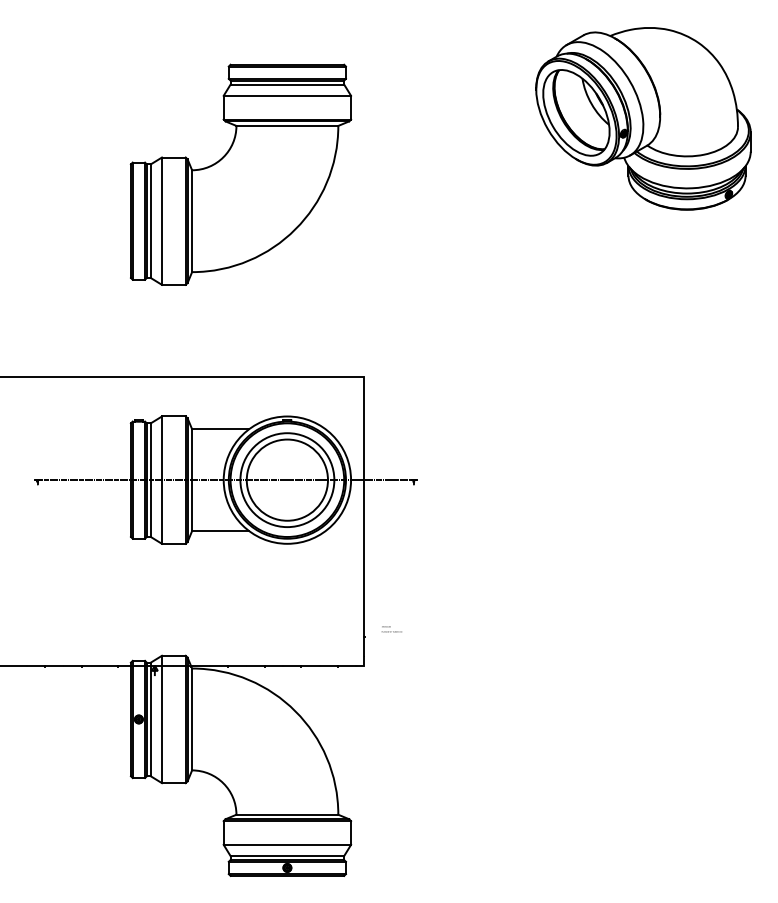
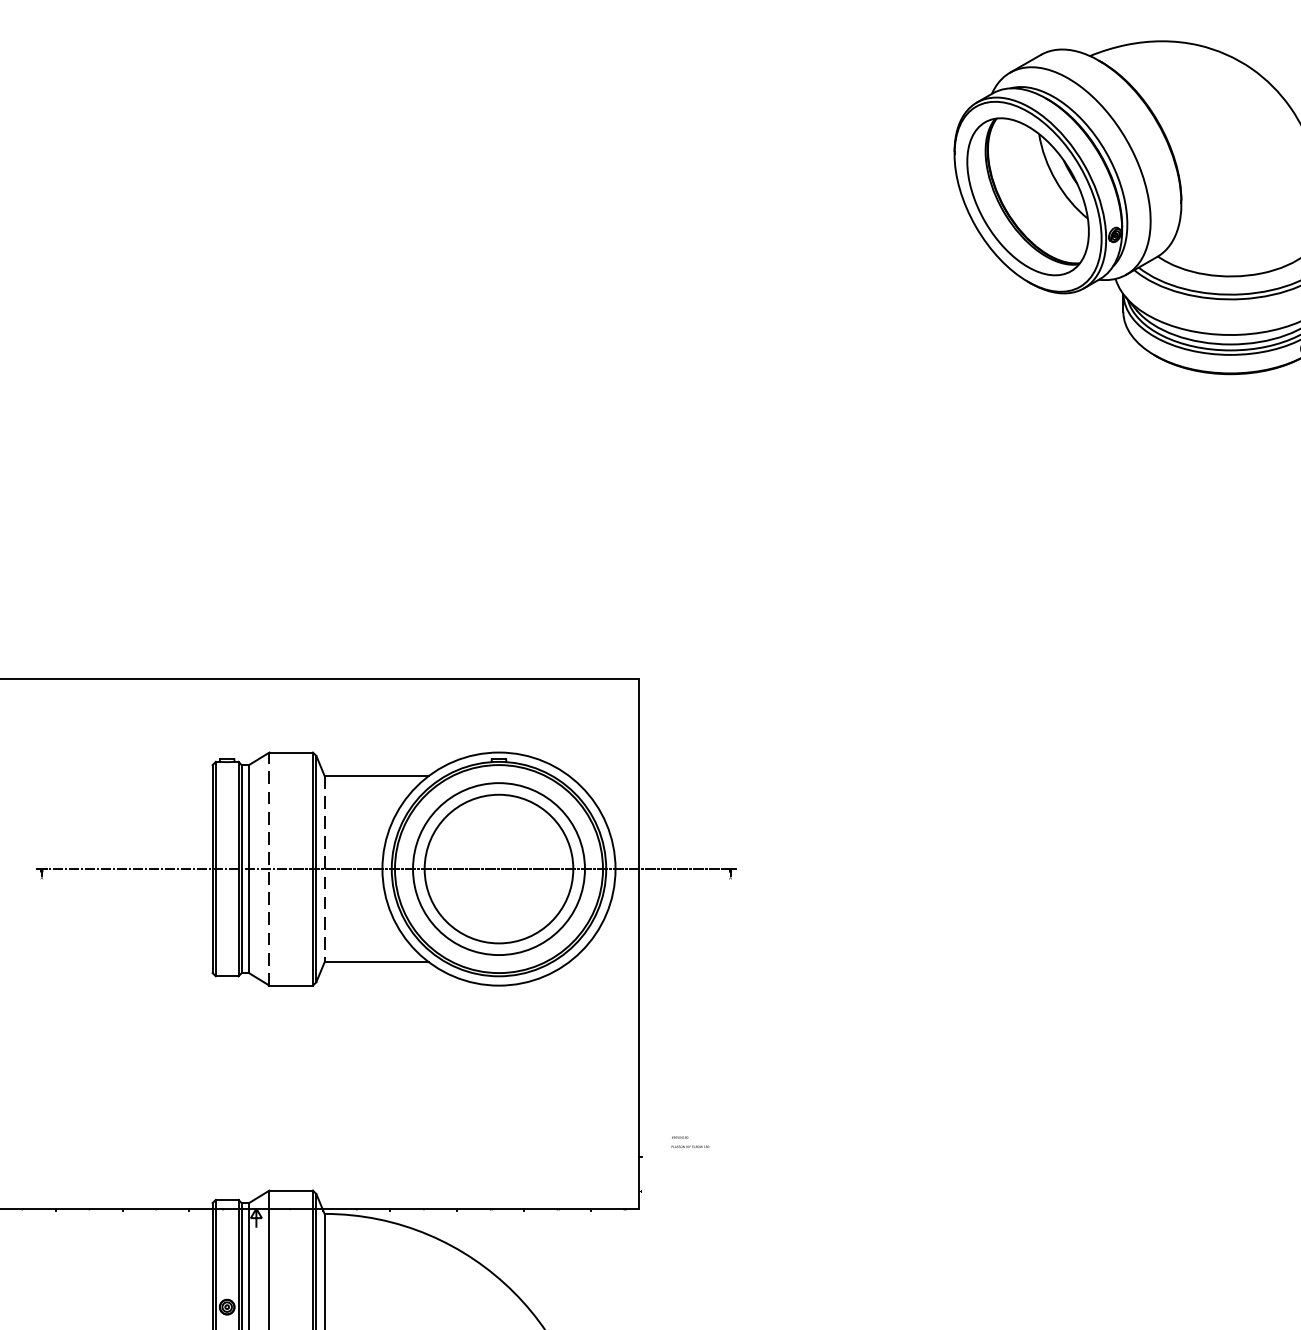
part: (240, 174) -> (413, 309), removed
line: (161, 480) -> (268, 869), solid -> dashed
line: (192, 480) -> (325, 869), solid -> dashed

